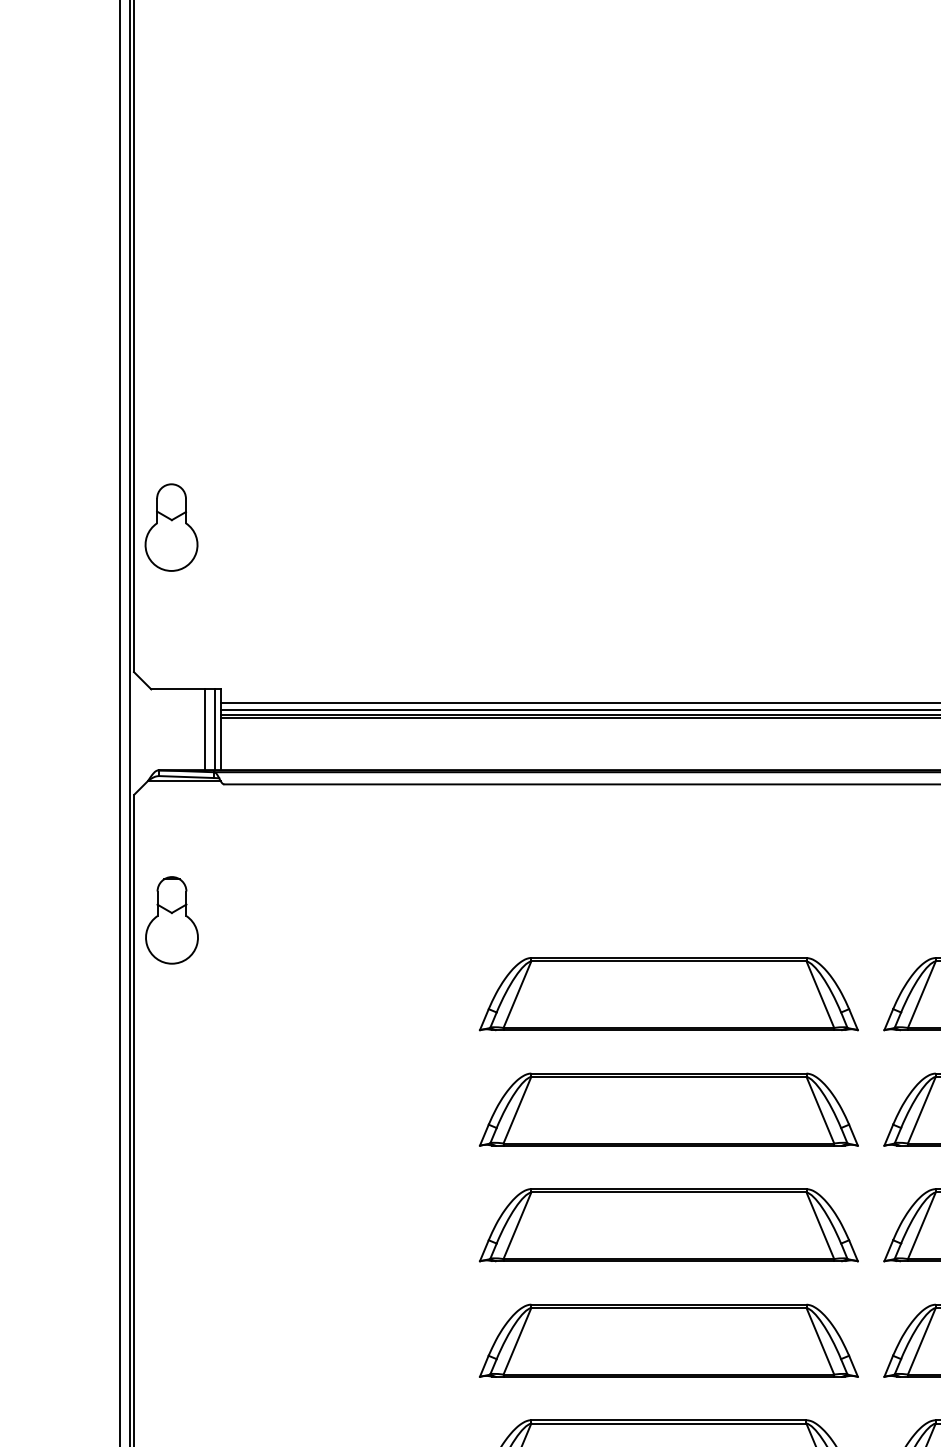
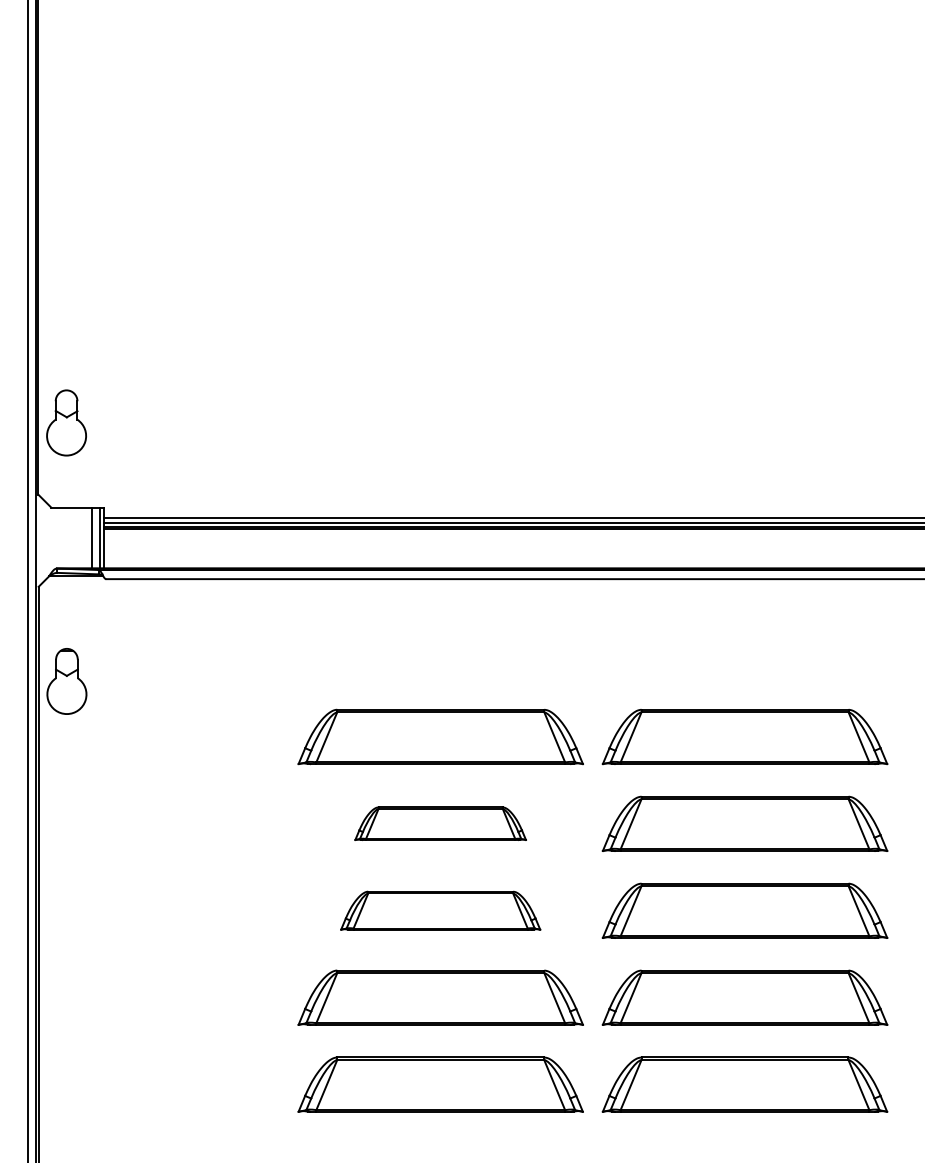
part: (171, 526) -> (66, 422), moved
part: (668, 1109) -> (440, 823), size x0.6
part: (668, 1224) -> (440, 910), size x0.7

